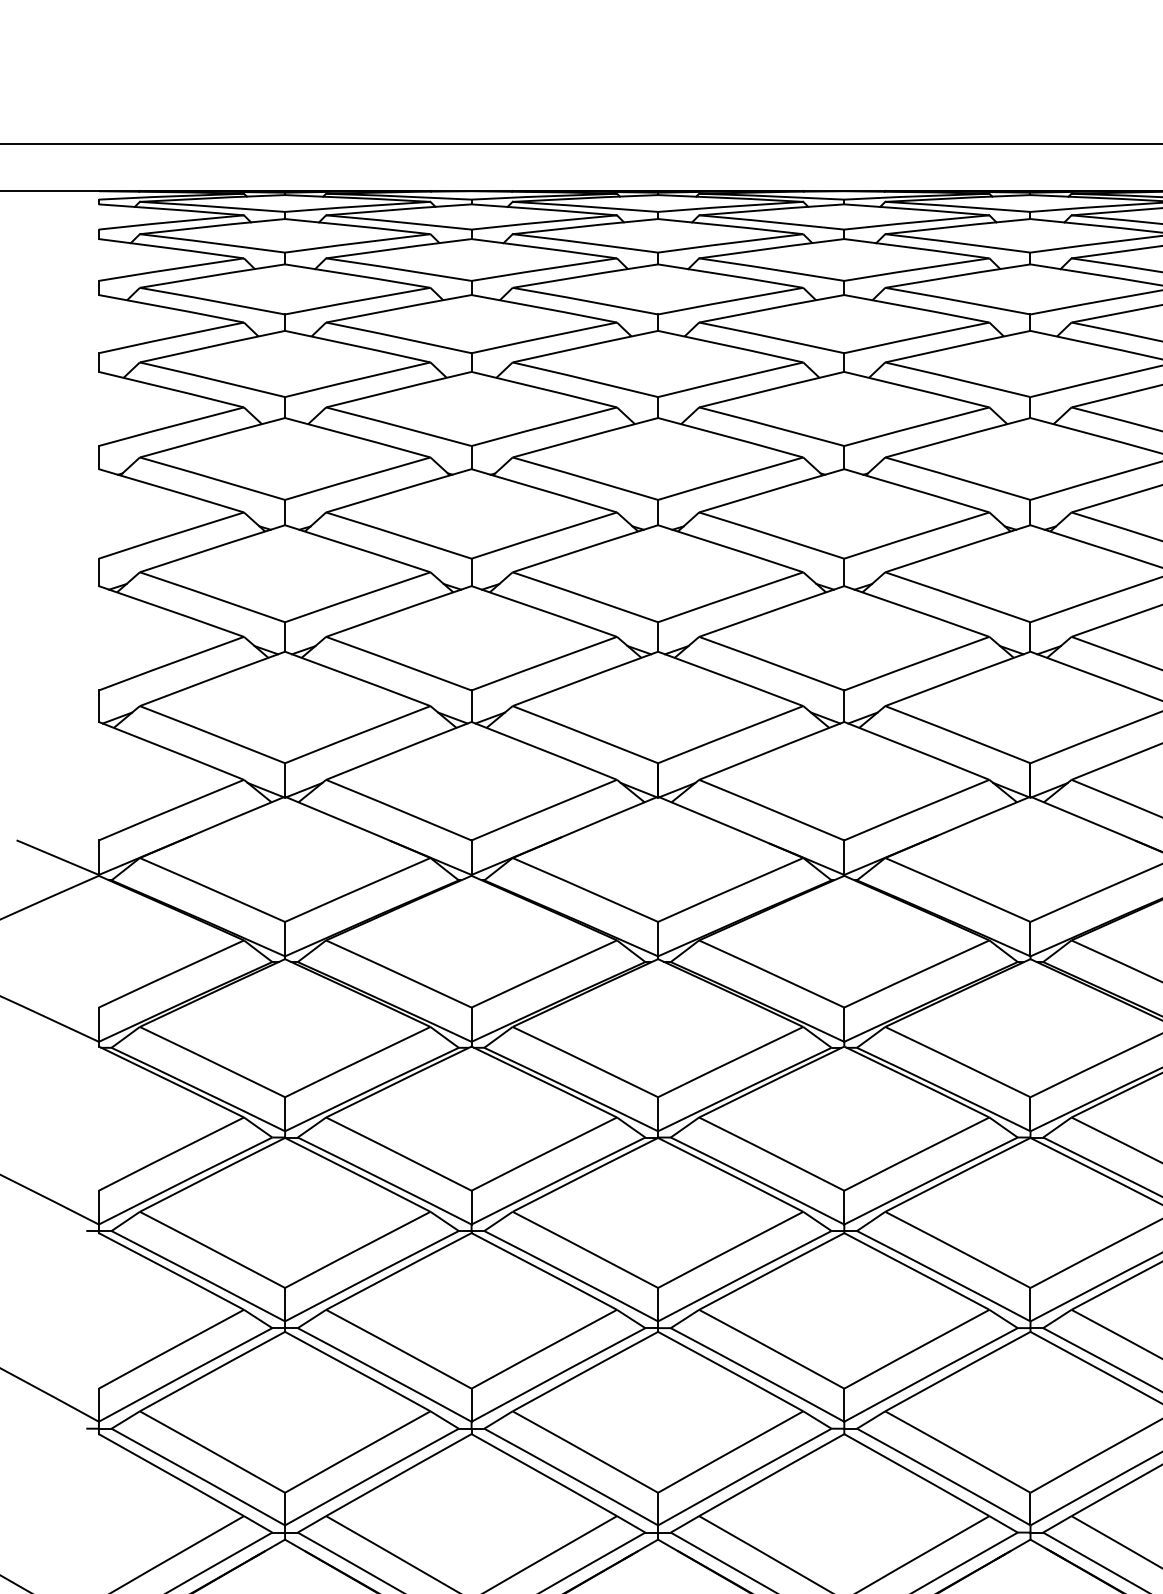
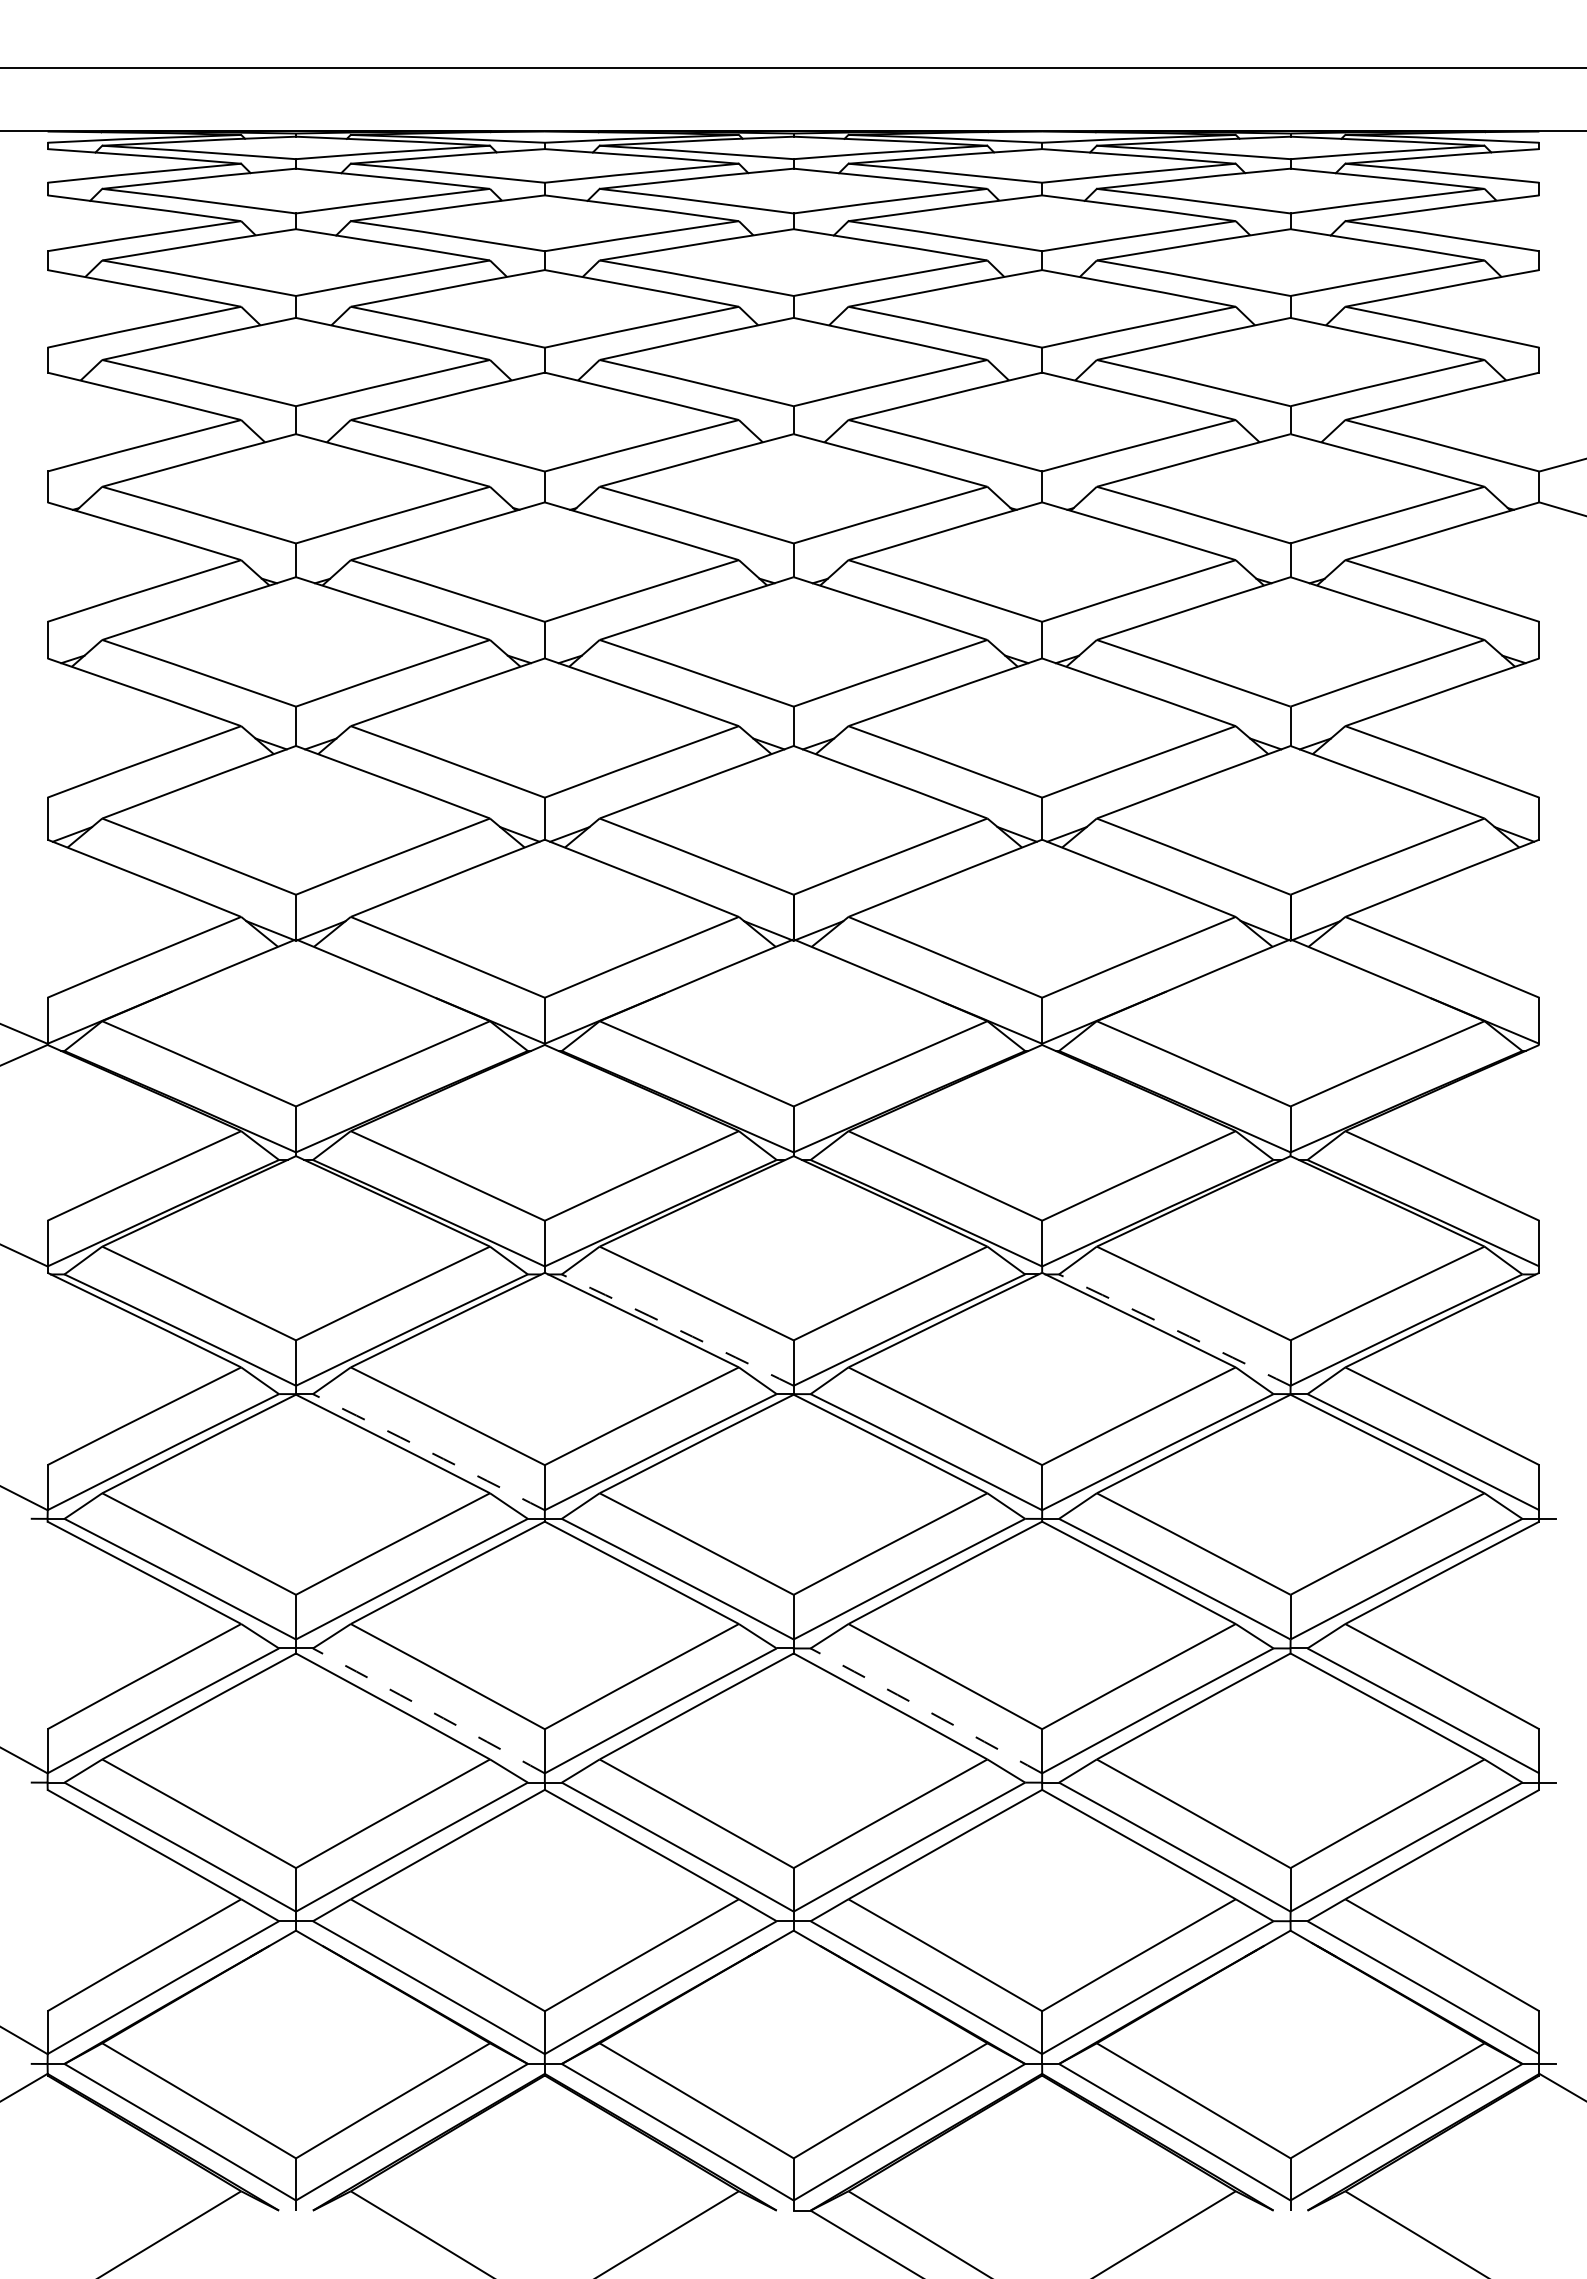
arc: (571, 1089) -> (677, 1329), solid -> dashed
arc: (944, 1089) -> (1175, 1329), solid -> dashed
arc: (385, 1180) -> (429, 1451), solid -> dashed
arc: (385, 1374) -> (429, 1710), solid -> dashed
arc: (757, 1374) -> (926, 1710), solid -> dashed

